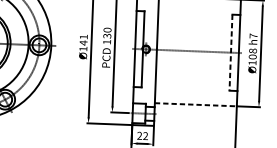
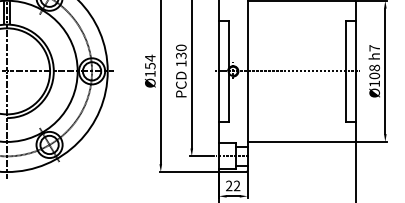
text: (83, 39) -> (150, 61), Ø141 -> Ø154
line: (230, 52) -> (345, 71), dashed -> solid
line: (195, 104) -> (301, 141), dashed -> solid

